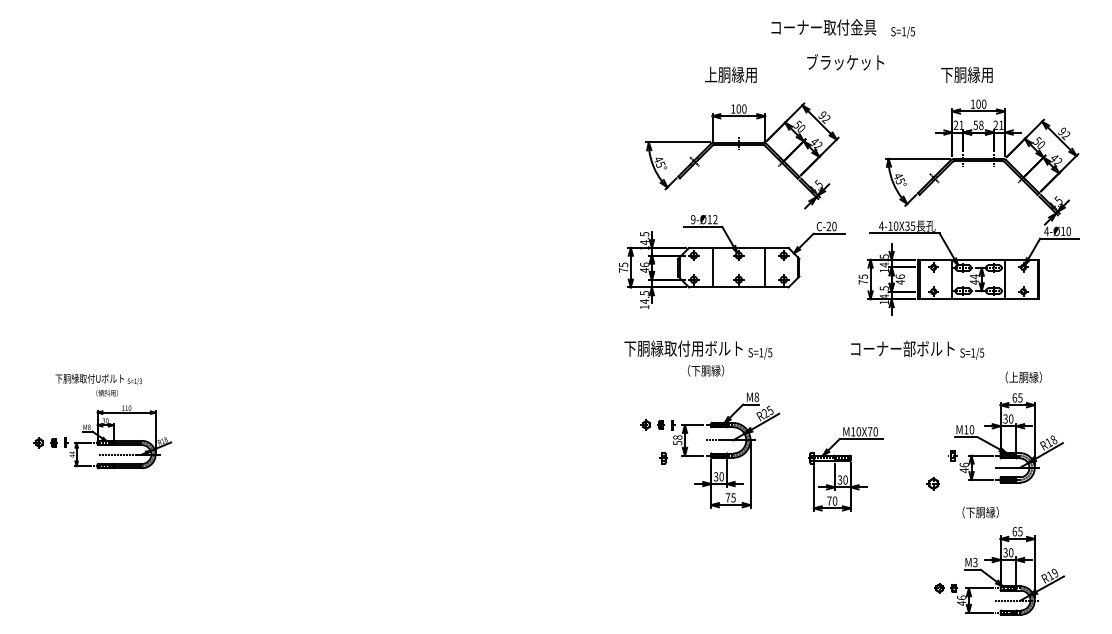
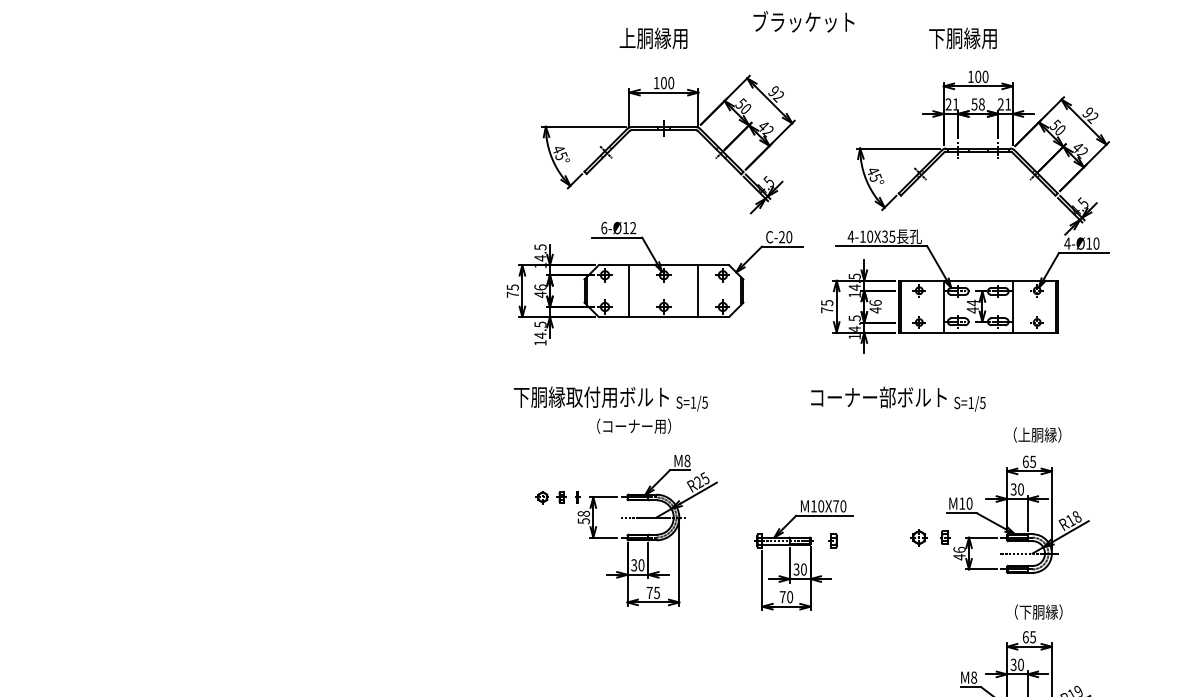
text: (693, 219) -> (604, 227), 9-Ø12 -> 6-Ø12
text: (717, 370) -> (635, 425), （下胴縁） -> （コーナー用）
part: (663, 458) -> (833, 541), moved
part: (932, 483) -> (917, 537), moved
text: (980, 512) -> (1038, 612), moved
text: (975, 562) -> (974, 677), M3 -> M8

